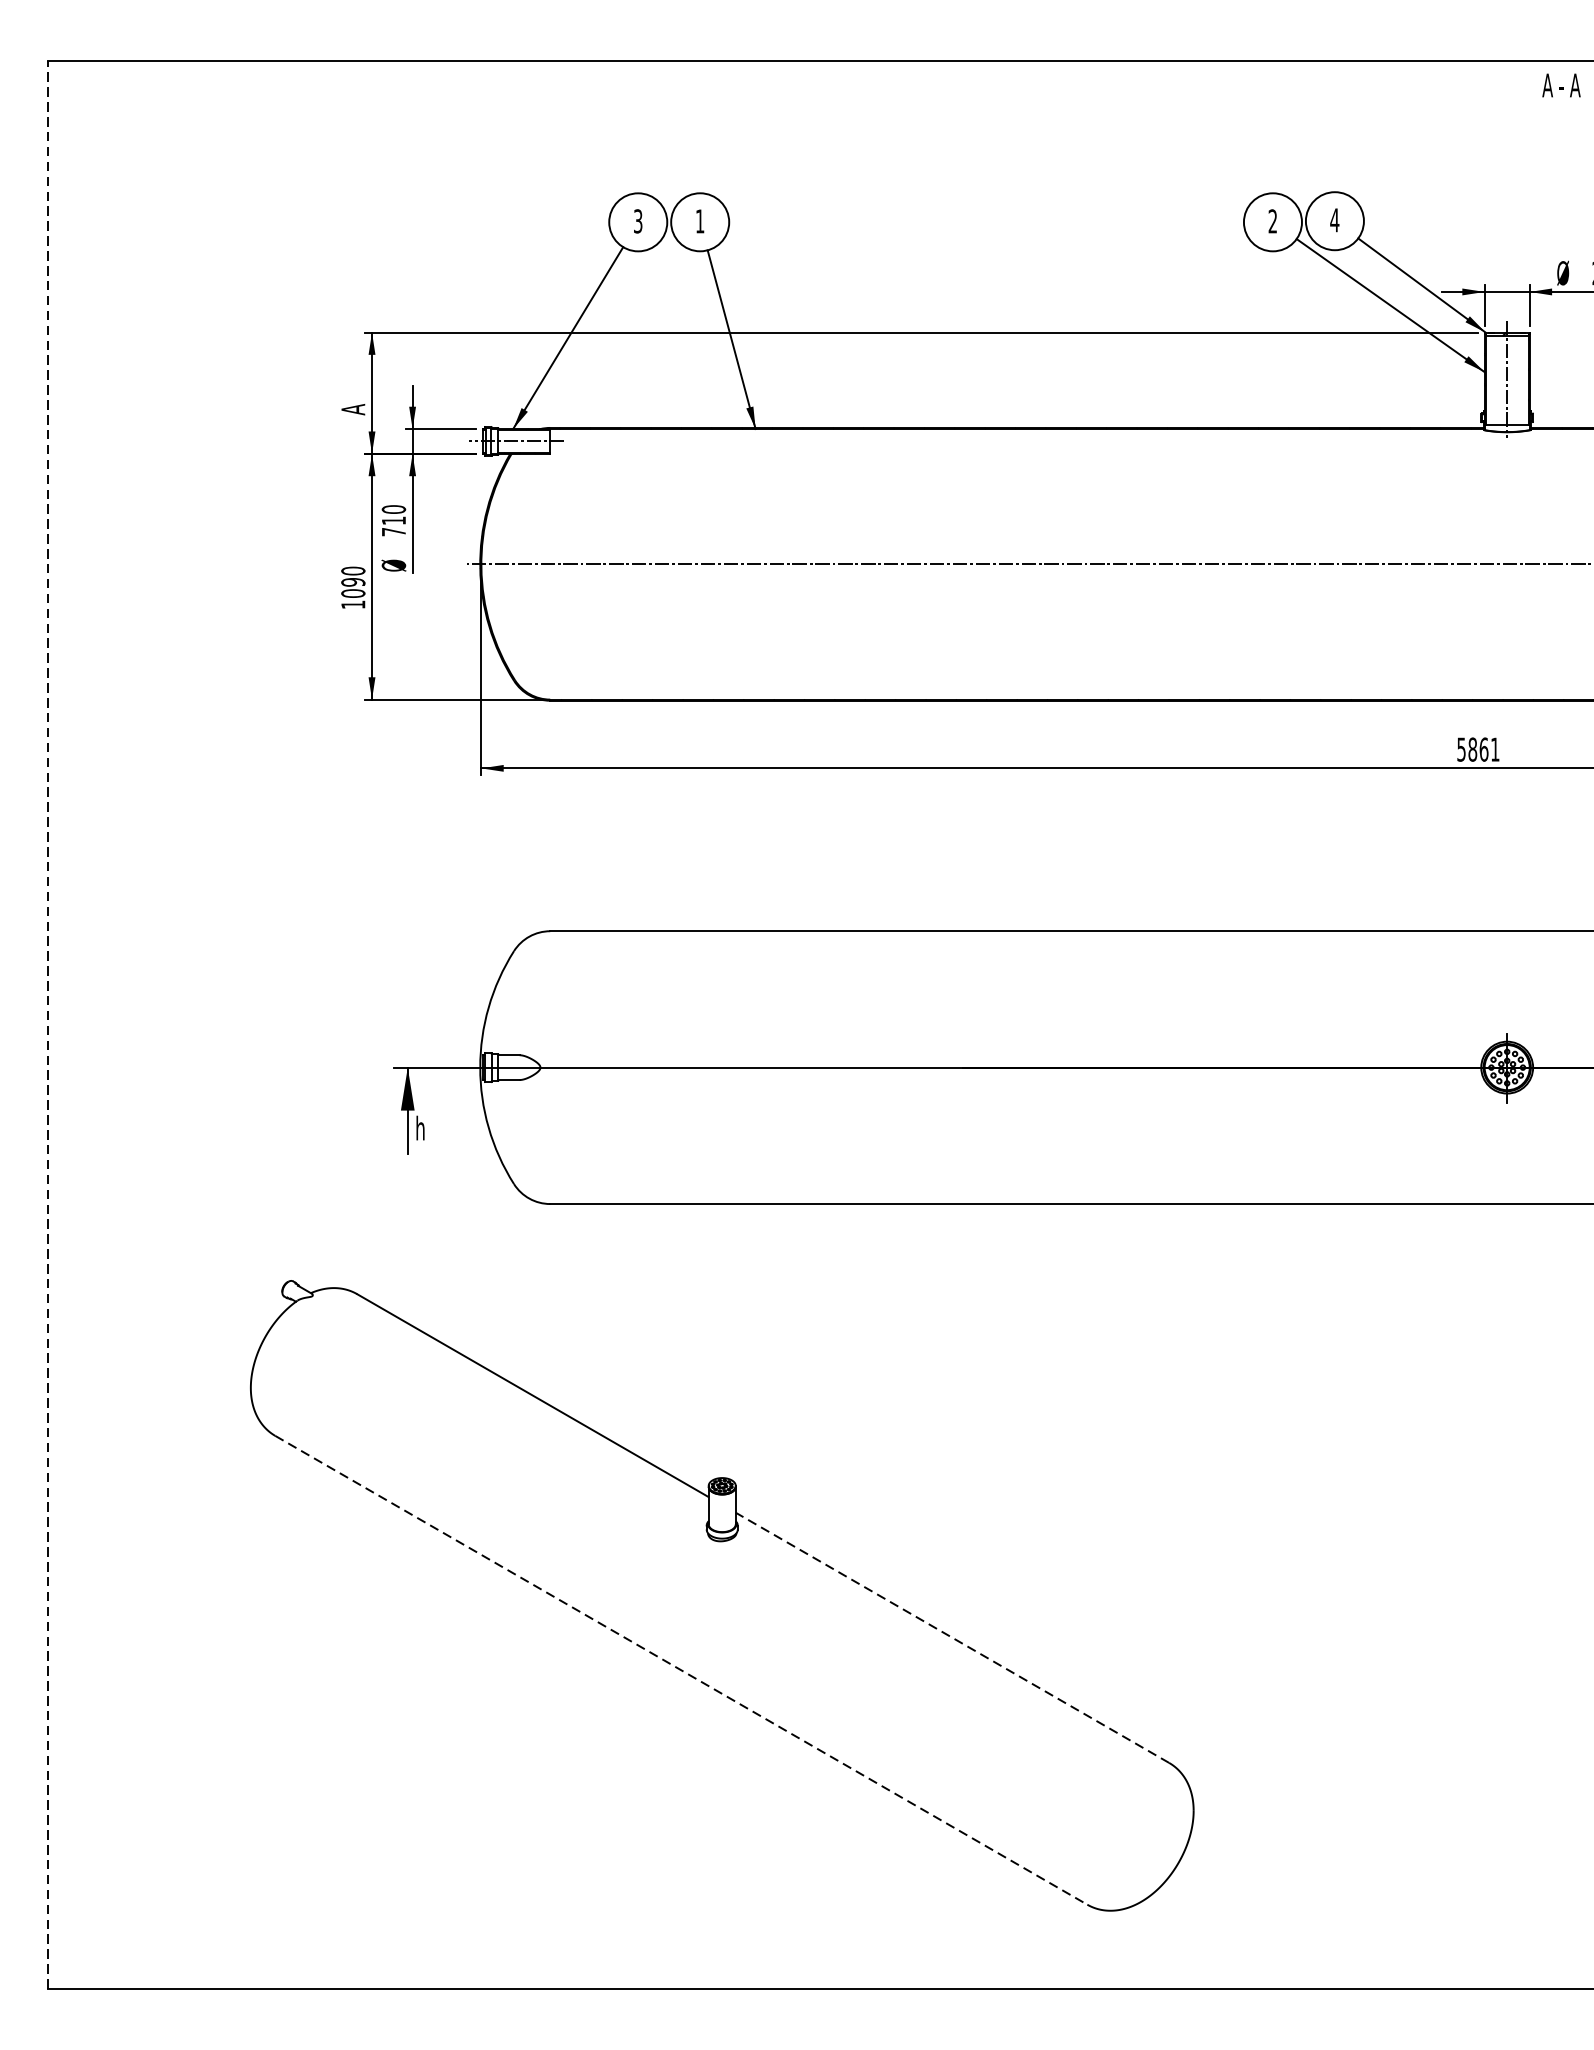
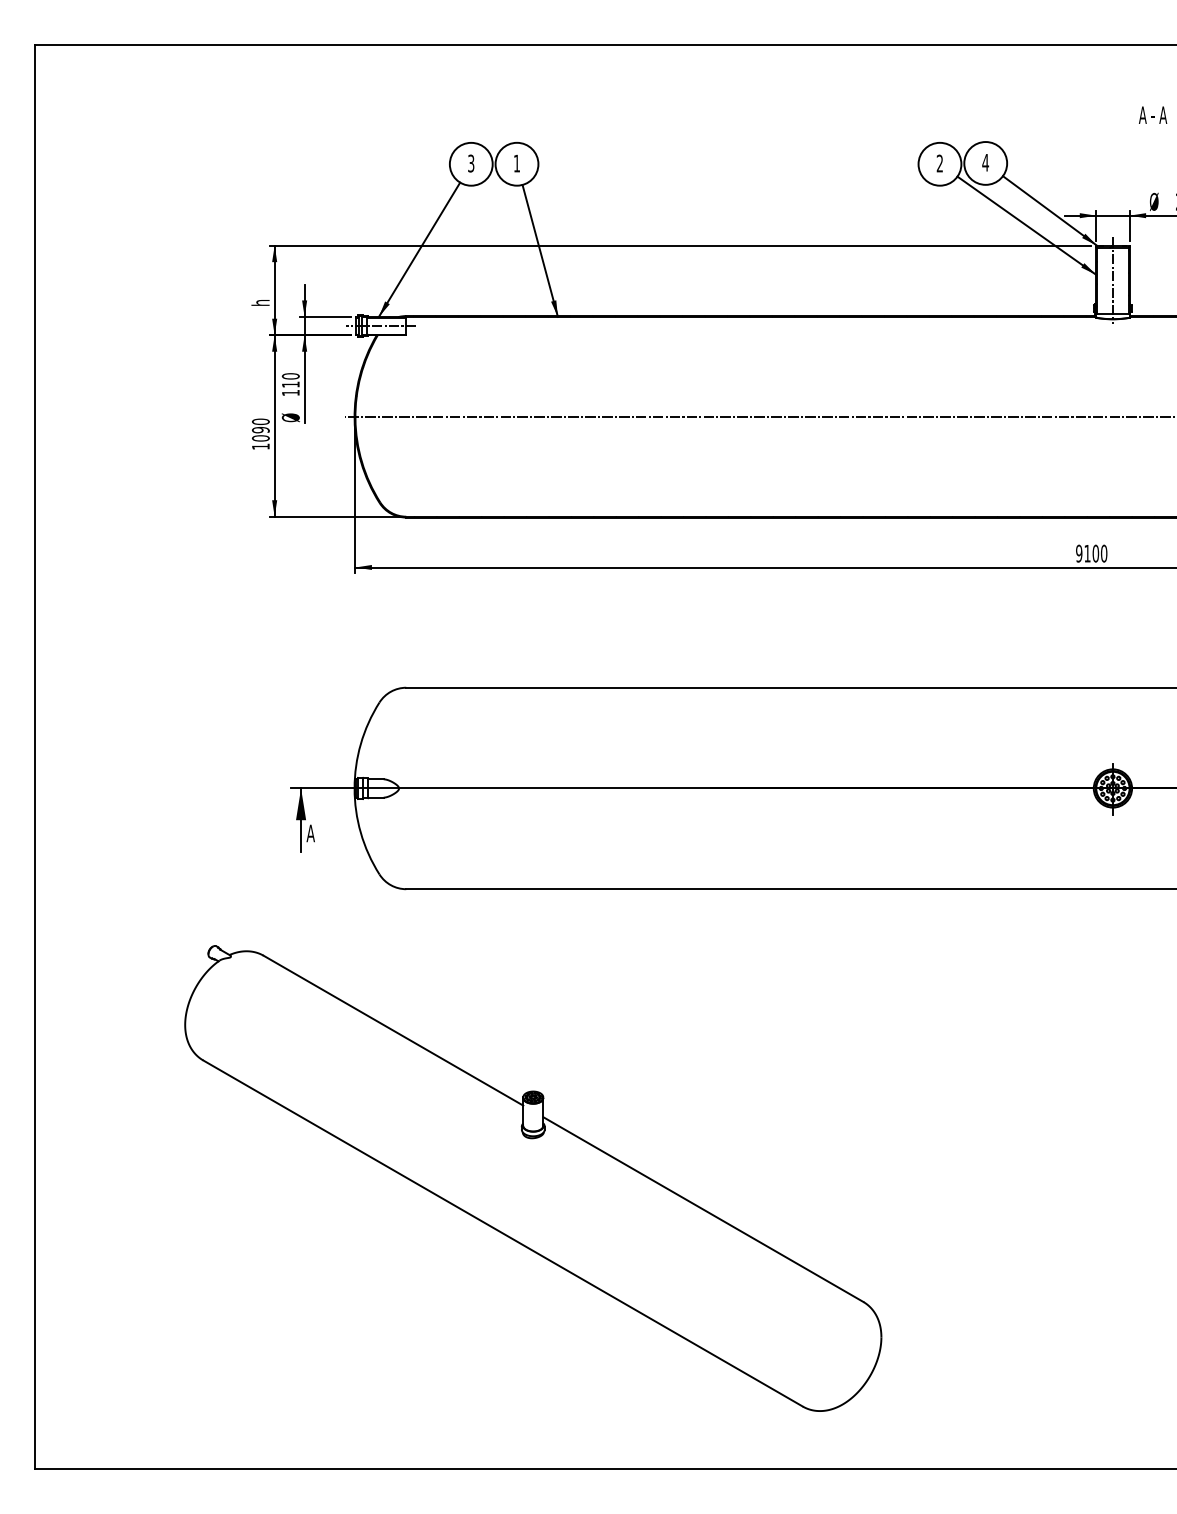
text: (1562, 84) -> (1153, 114), moved
text: (352, 409) -> (260, 302), A -> h
text: (393, 531) -> (290, 392), 710 -> 110
text: (1478, 749) -> (1091, 553), 5861 -> 9100
line: (48, 1025) -> (35, 757), dashed -> solid
text: (420, 1128) -> (310, 833), h -> A
line: (952, 1637) -> (703, 1209), dashed -> solid
line: (681, 1670) -> (503, 1233), dashed -> solid

